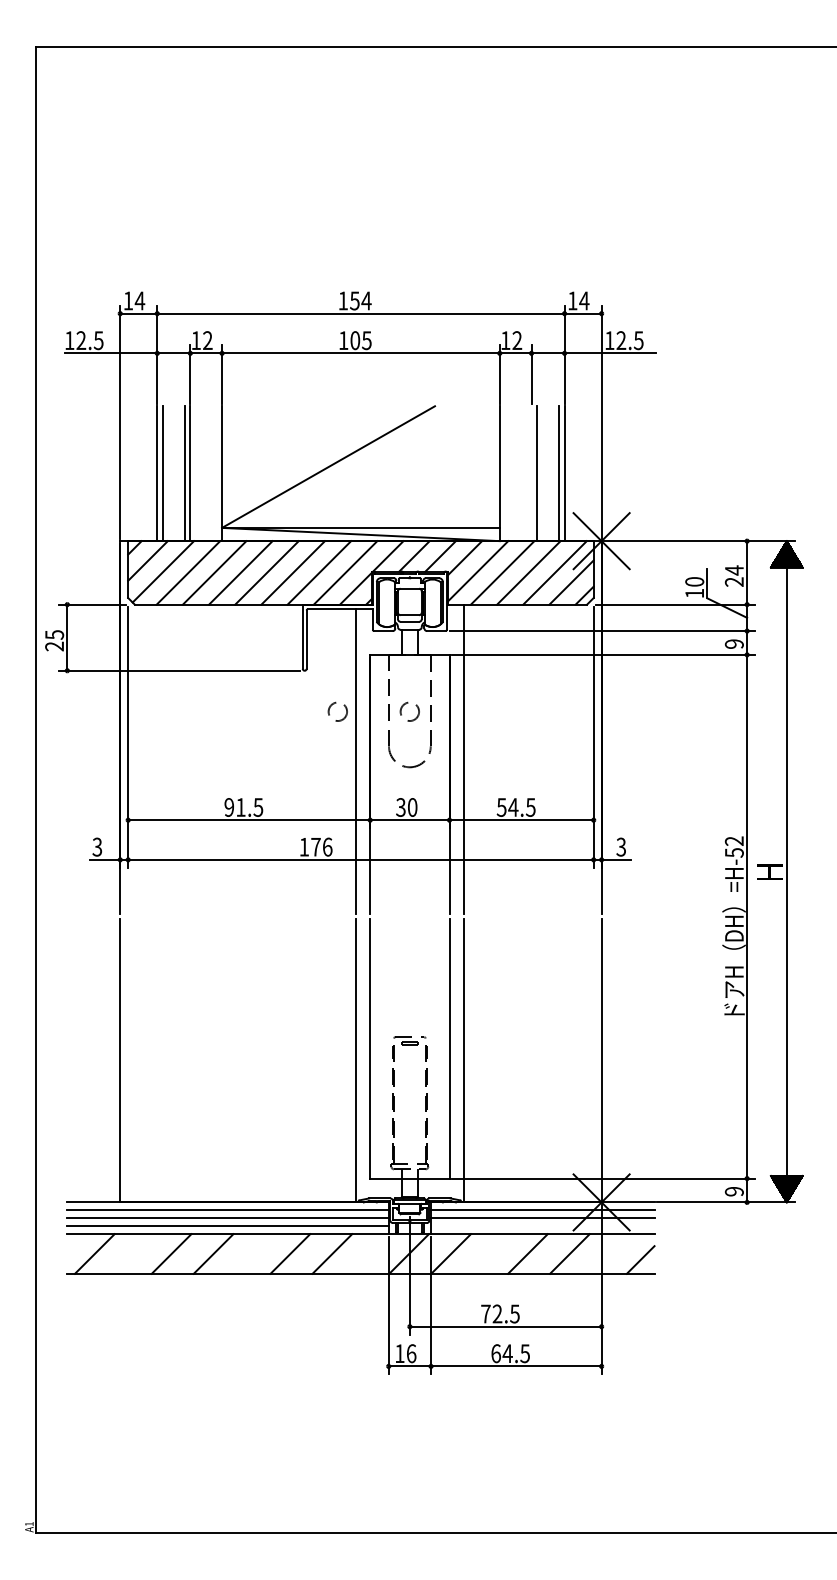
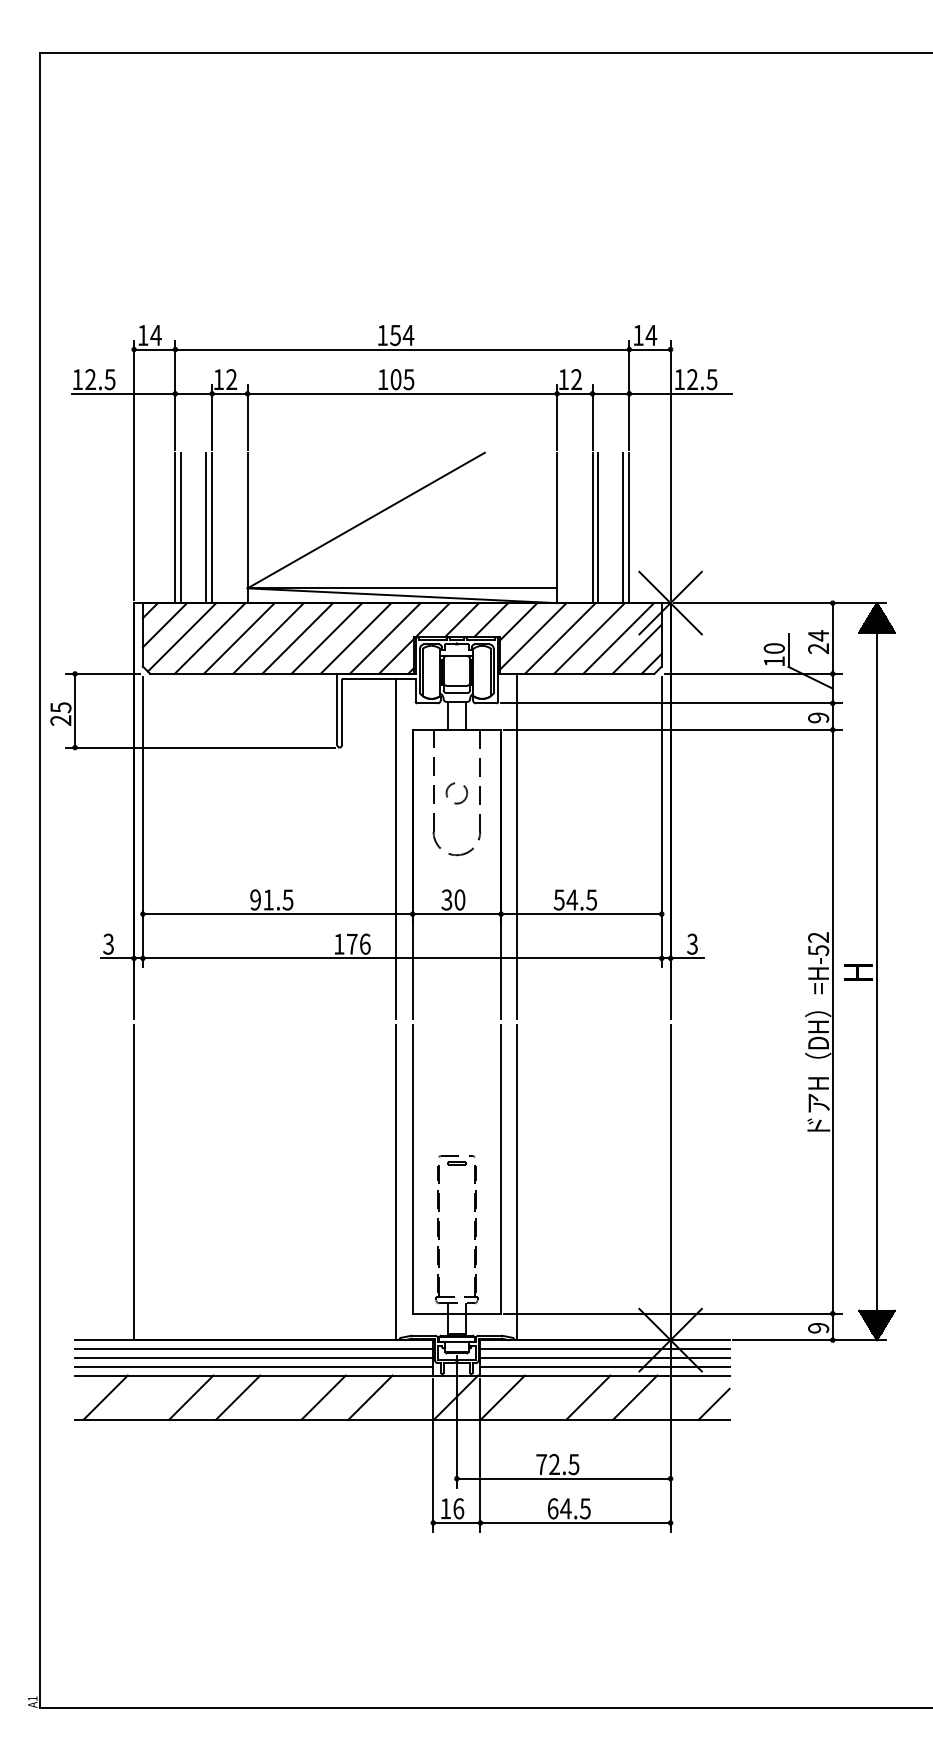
line: (531, 473) -> (592, 527), added
circle: (337, 711) -> (376, 793), removed
line: (542, 1226) -> (604, 1367), added

